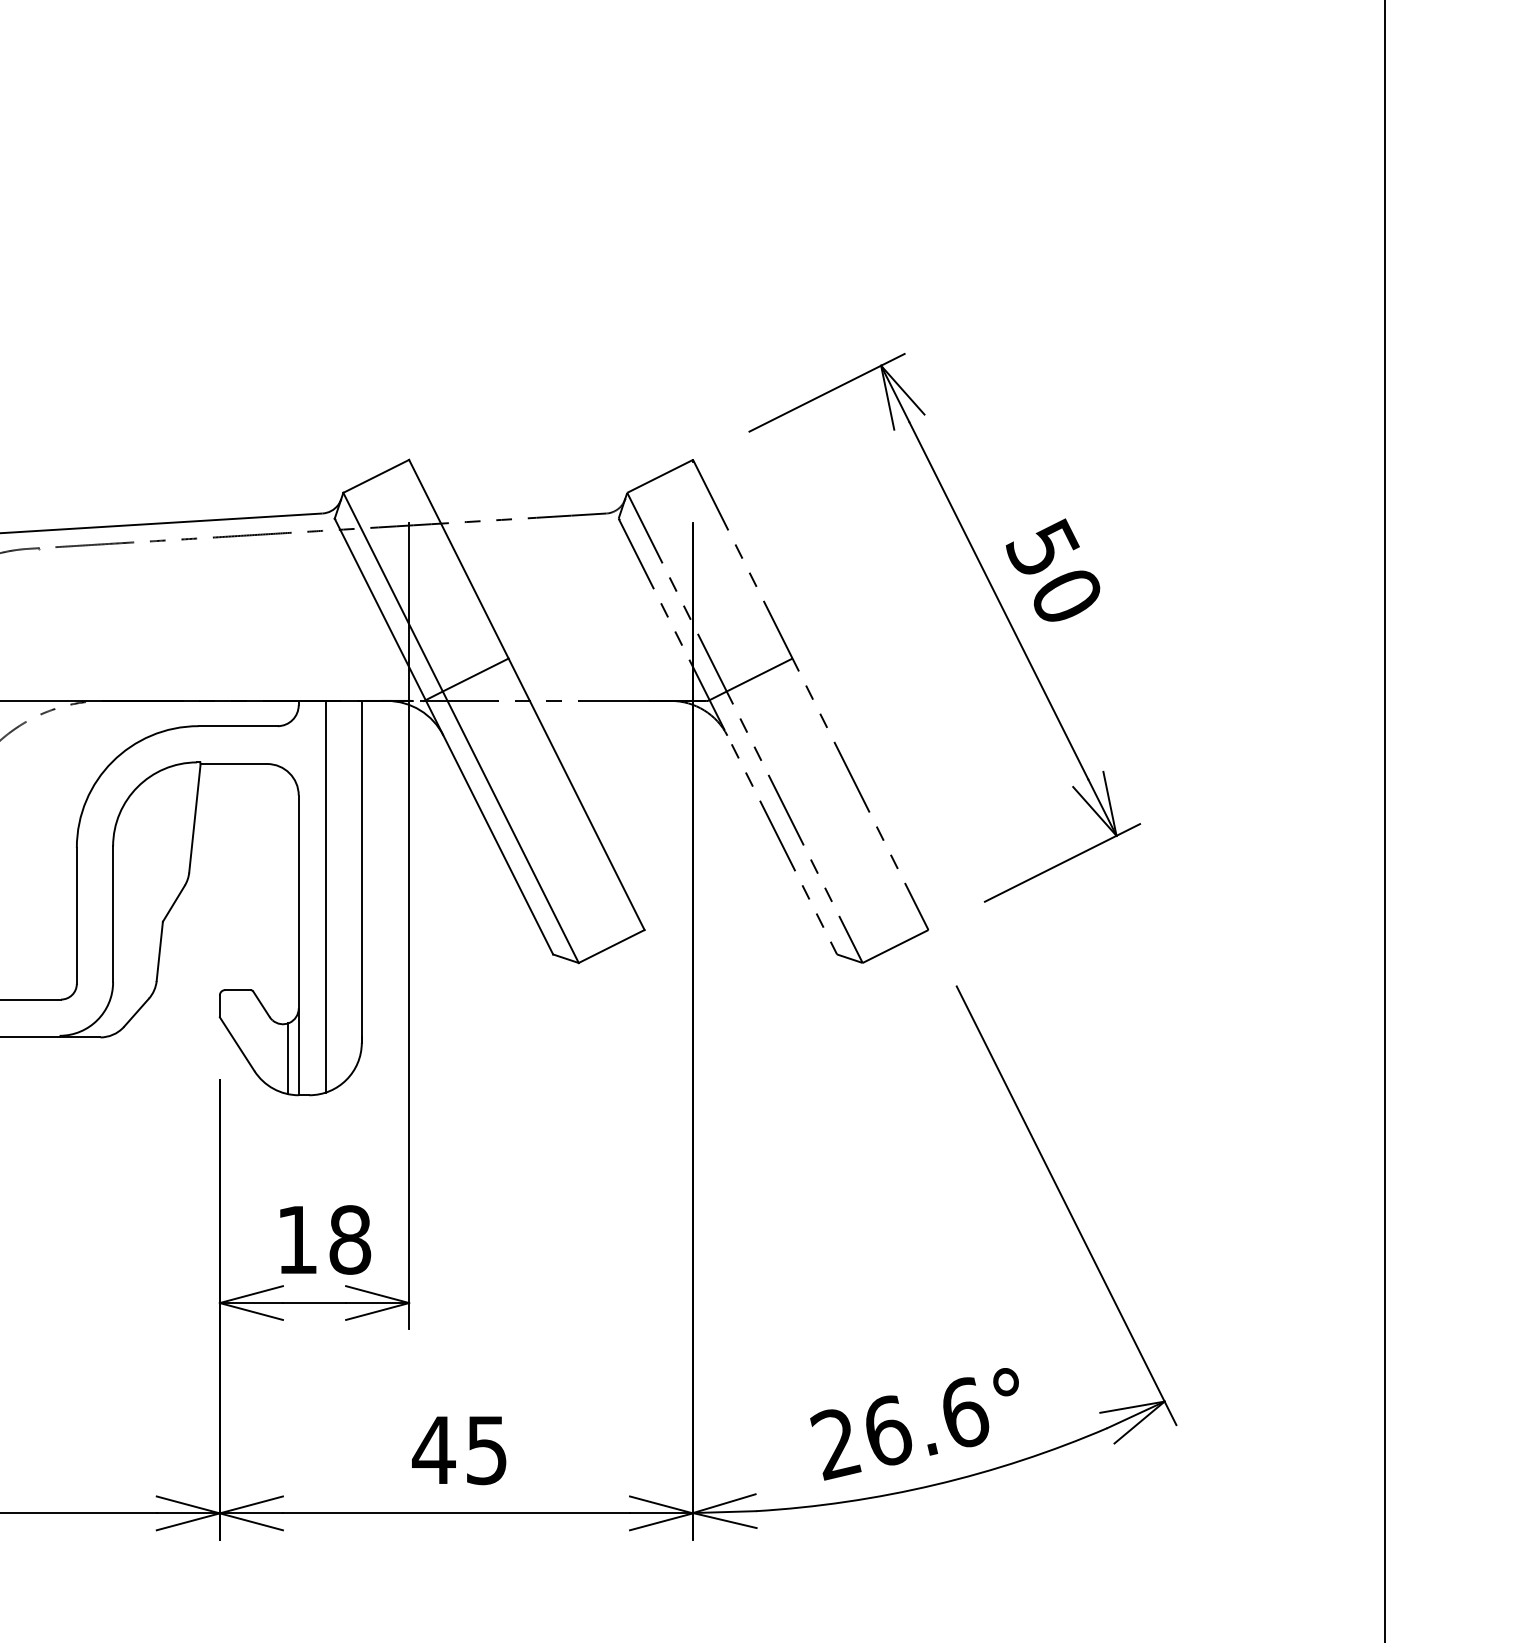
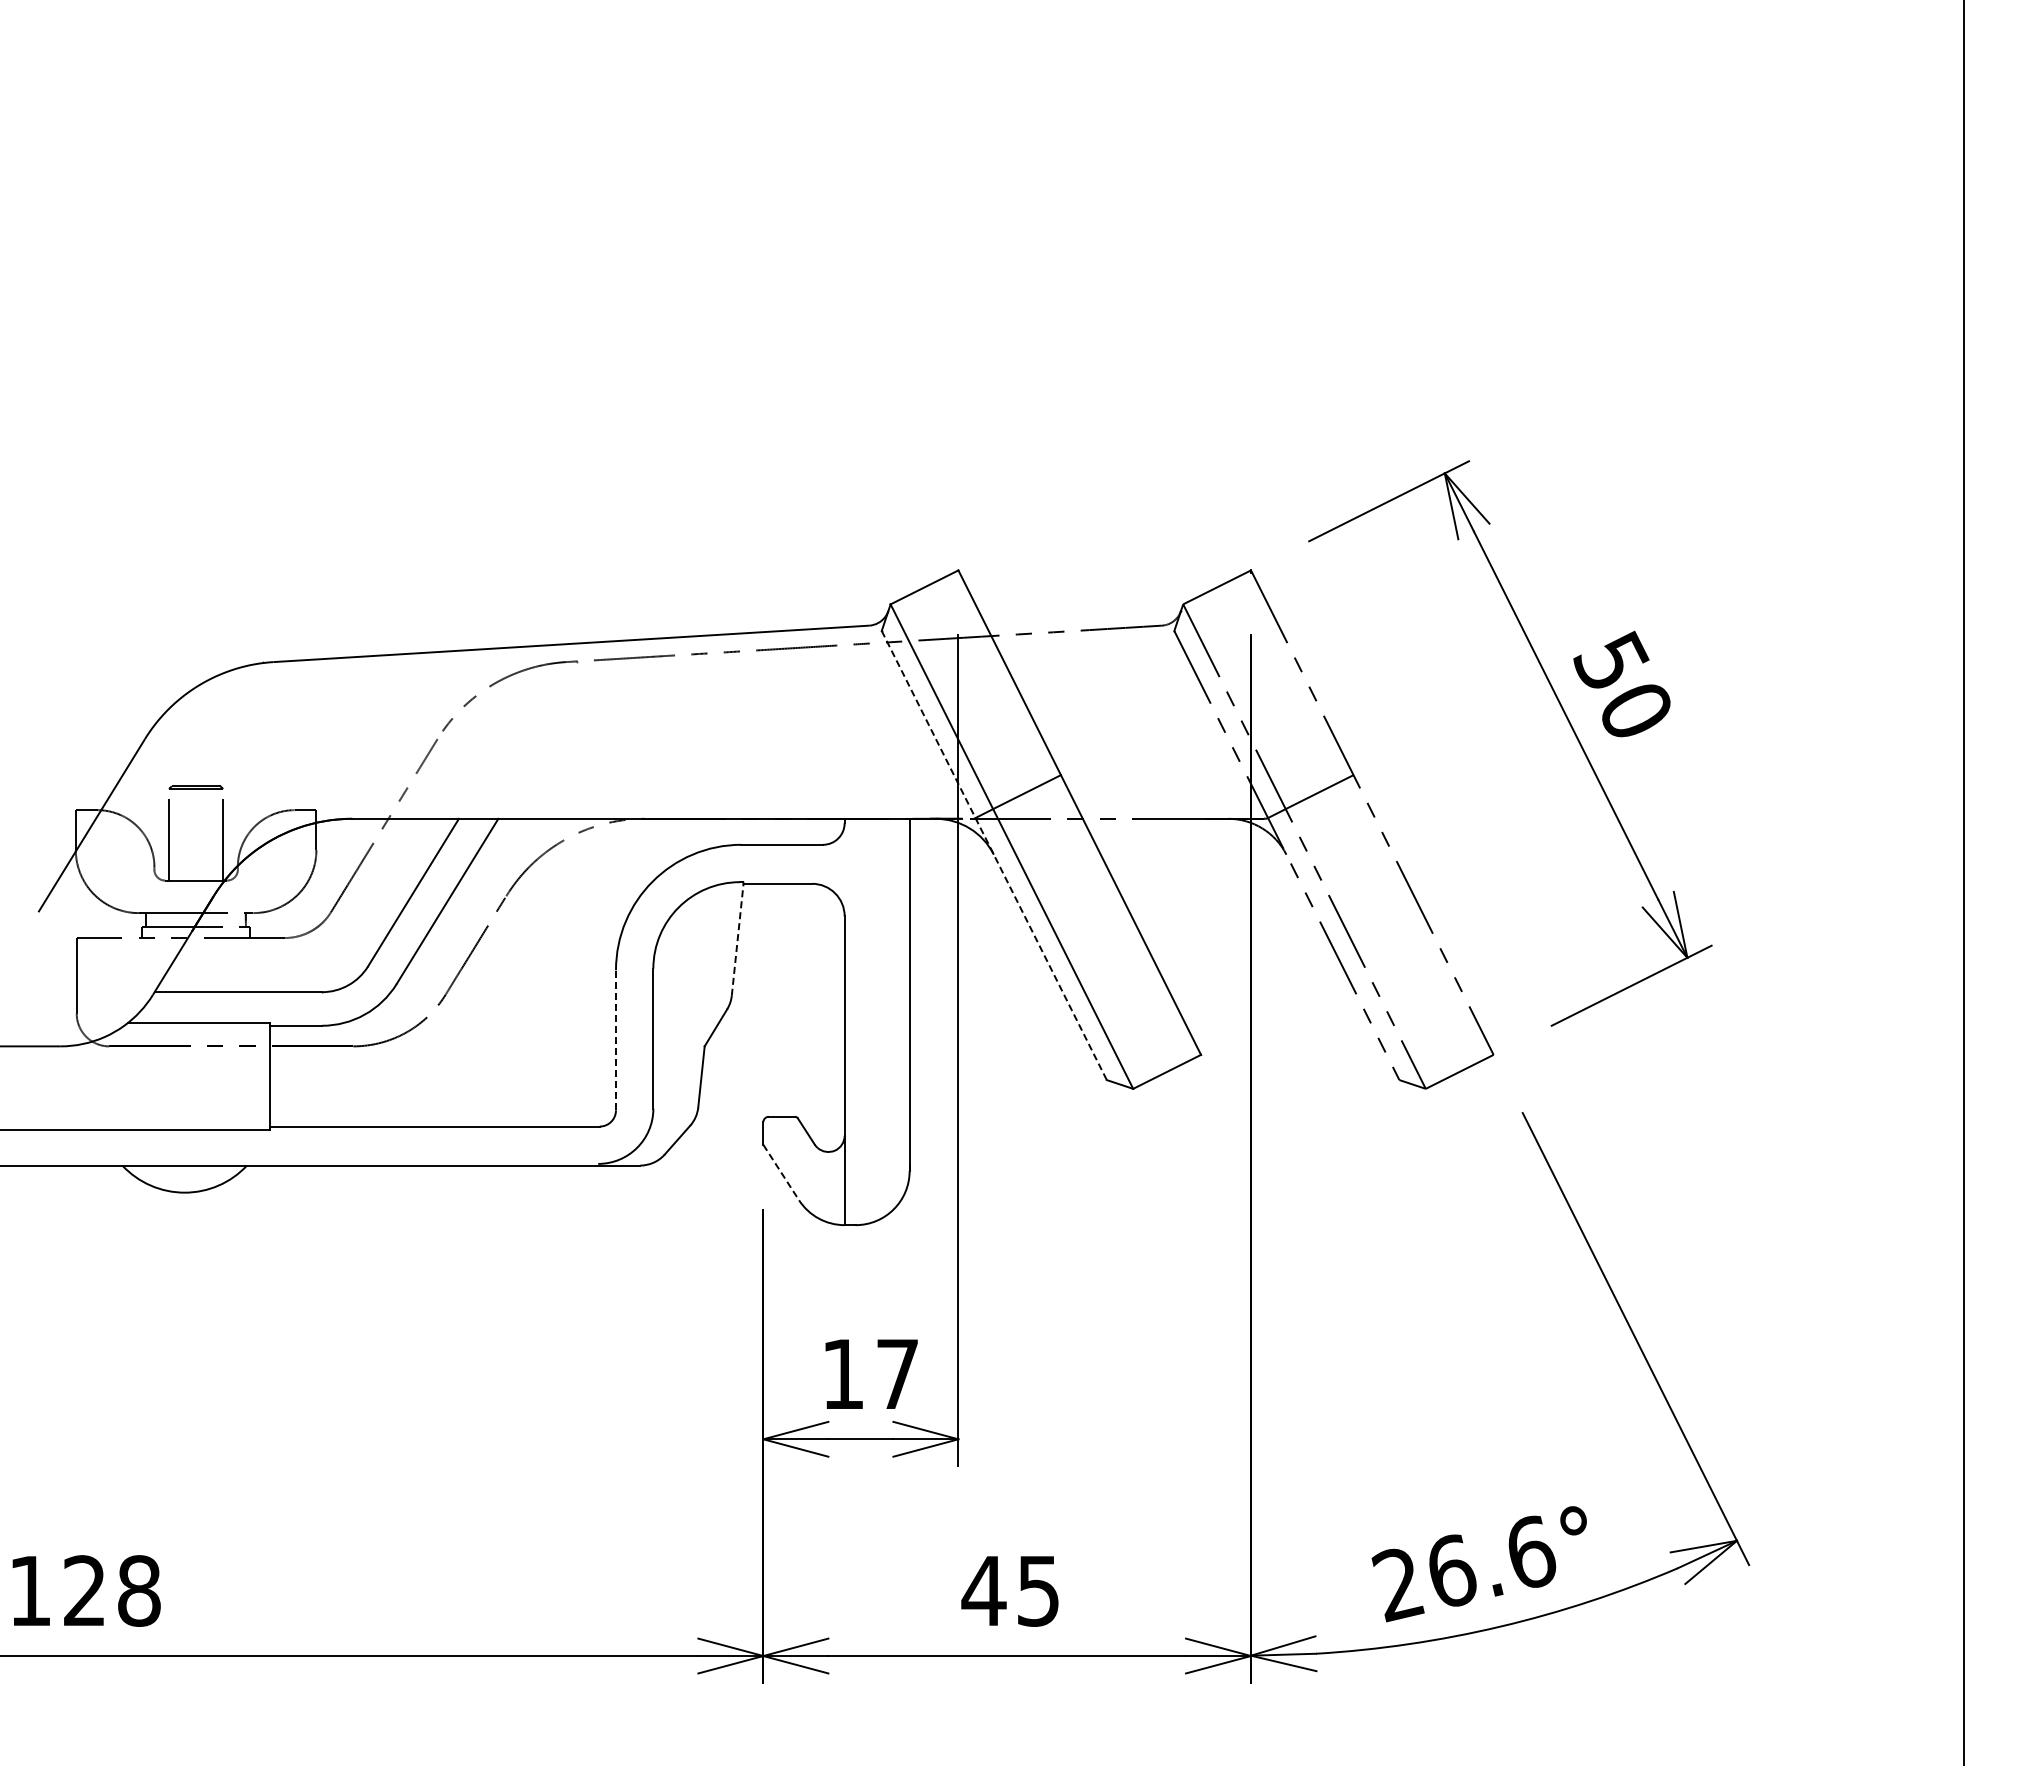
line: (444, 736) -> (994, 855), solid -> dashed
line: (194, 818) -> (737, 939), solid -> dashed
line: (325, 896) -> (872, 1020), removed
line: (77, 915) -> (616, 1039), solid -> dashed
line: (237, 1044) -> (781, 1172), solid -> dashed
line: (287, 1058) -> (833, 1187), removed
text: (350, 1240) -> (897, 1374), 18 -> 17

